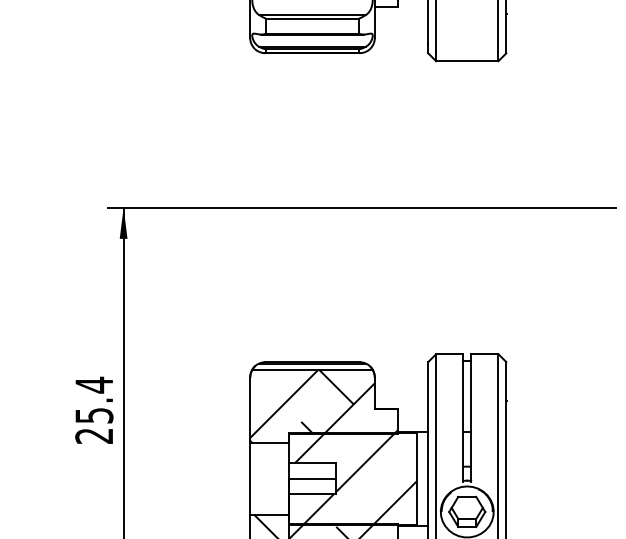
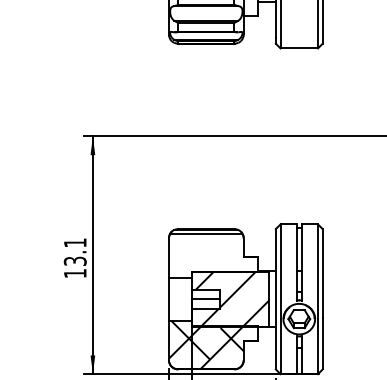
hatch: (322, 405) -> (212, 255), removed
text: (92, 410) -> (74, 258), 25.4 -> 13.1

